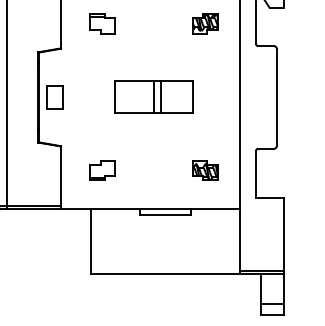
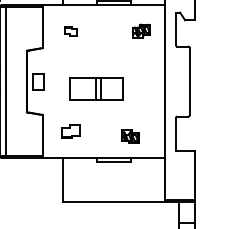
part: (101, 24) -> (70, 31), size x0.7
part: (154, 97) -> (96, 88), moved
part: (205, 170) -> (130, 136), moved

